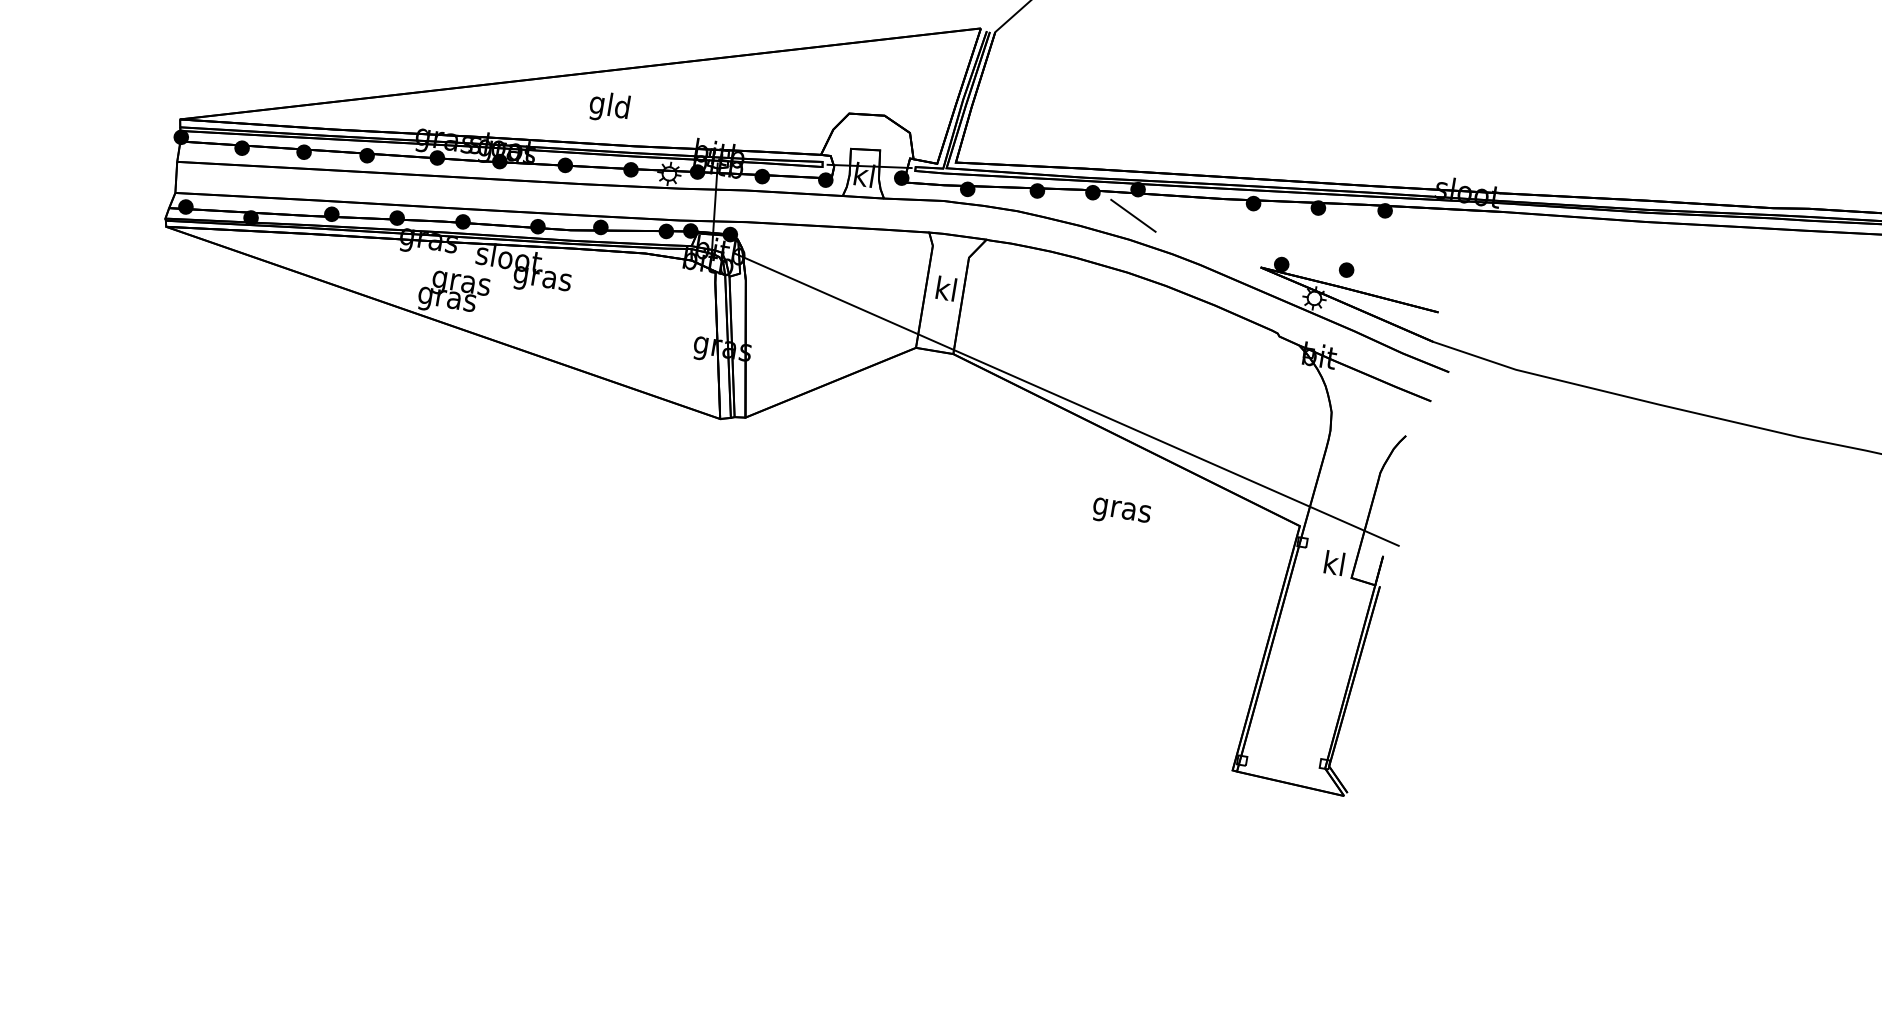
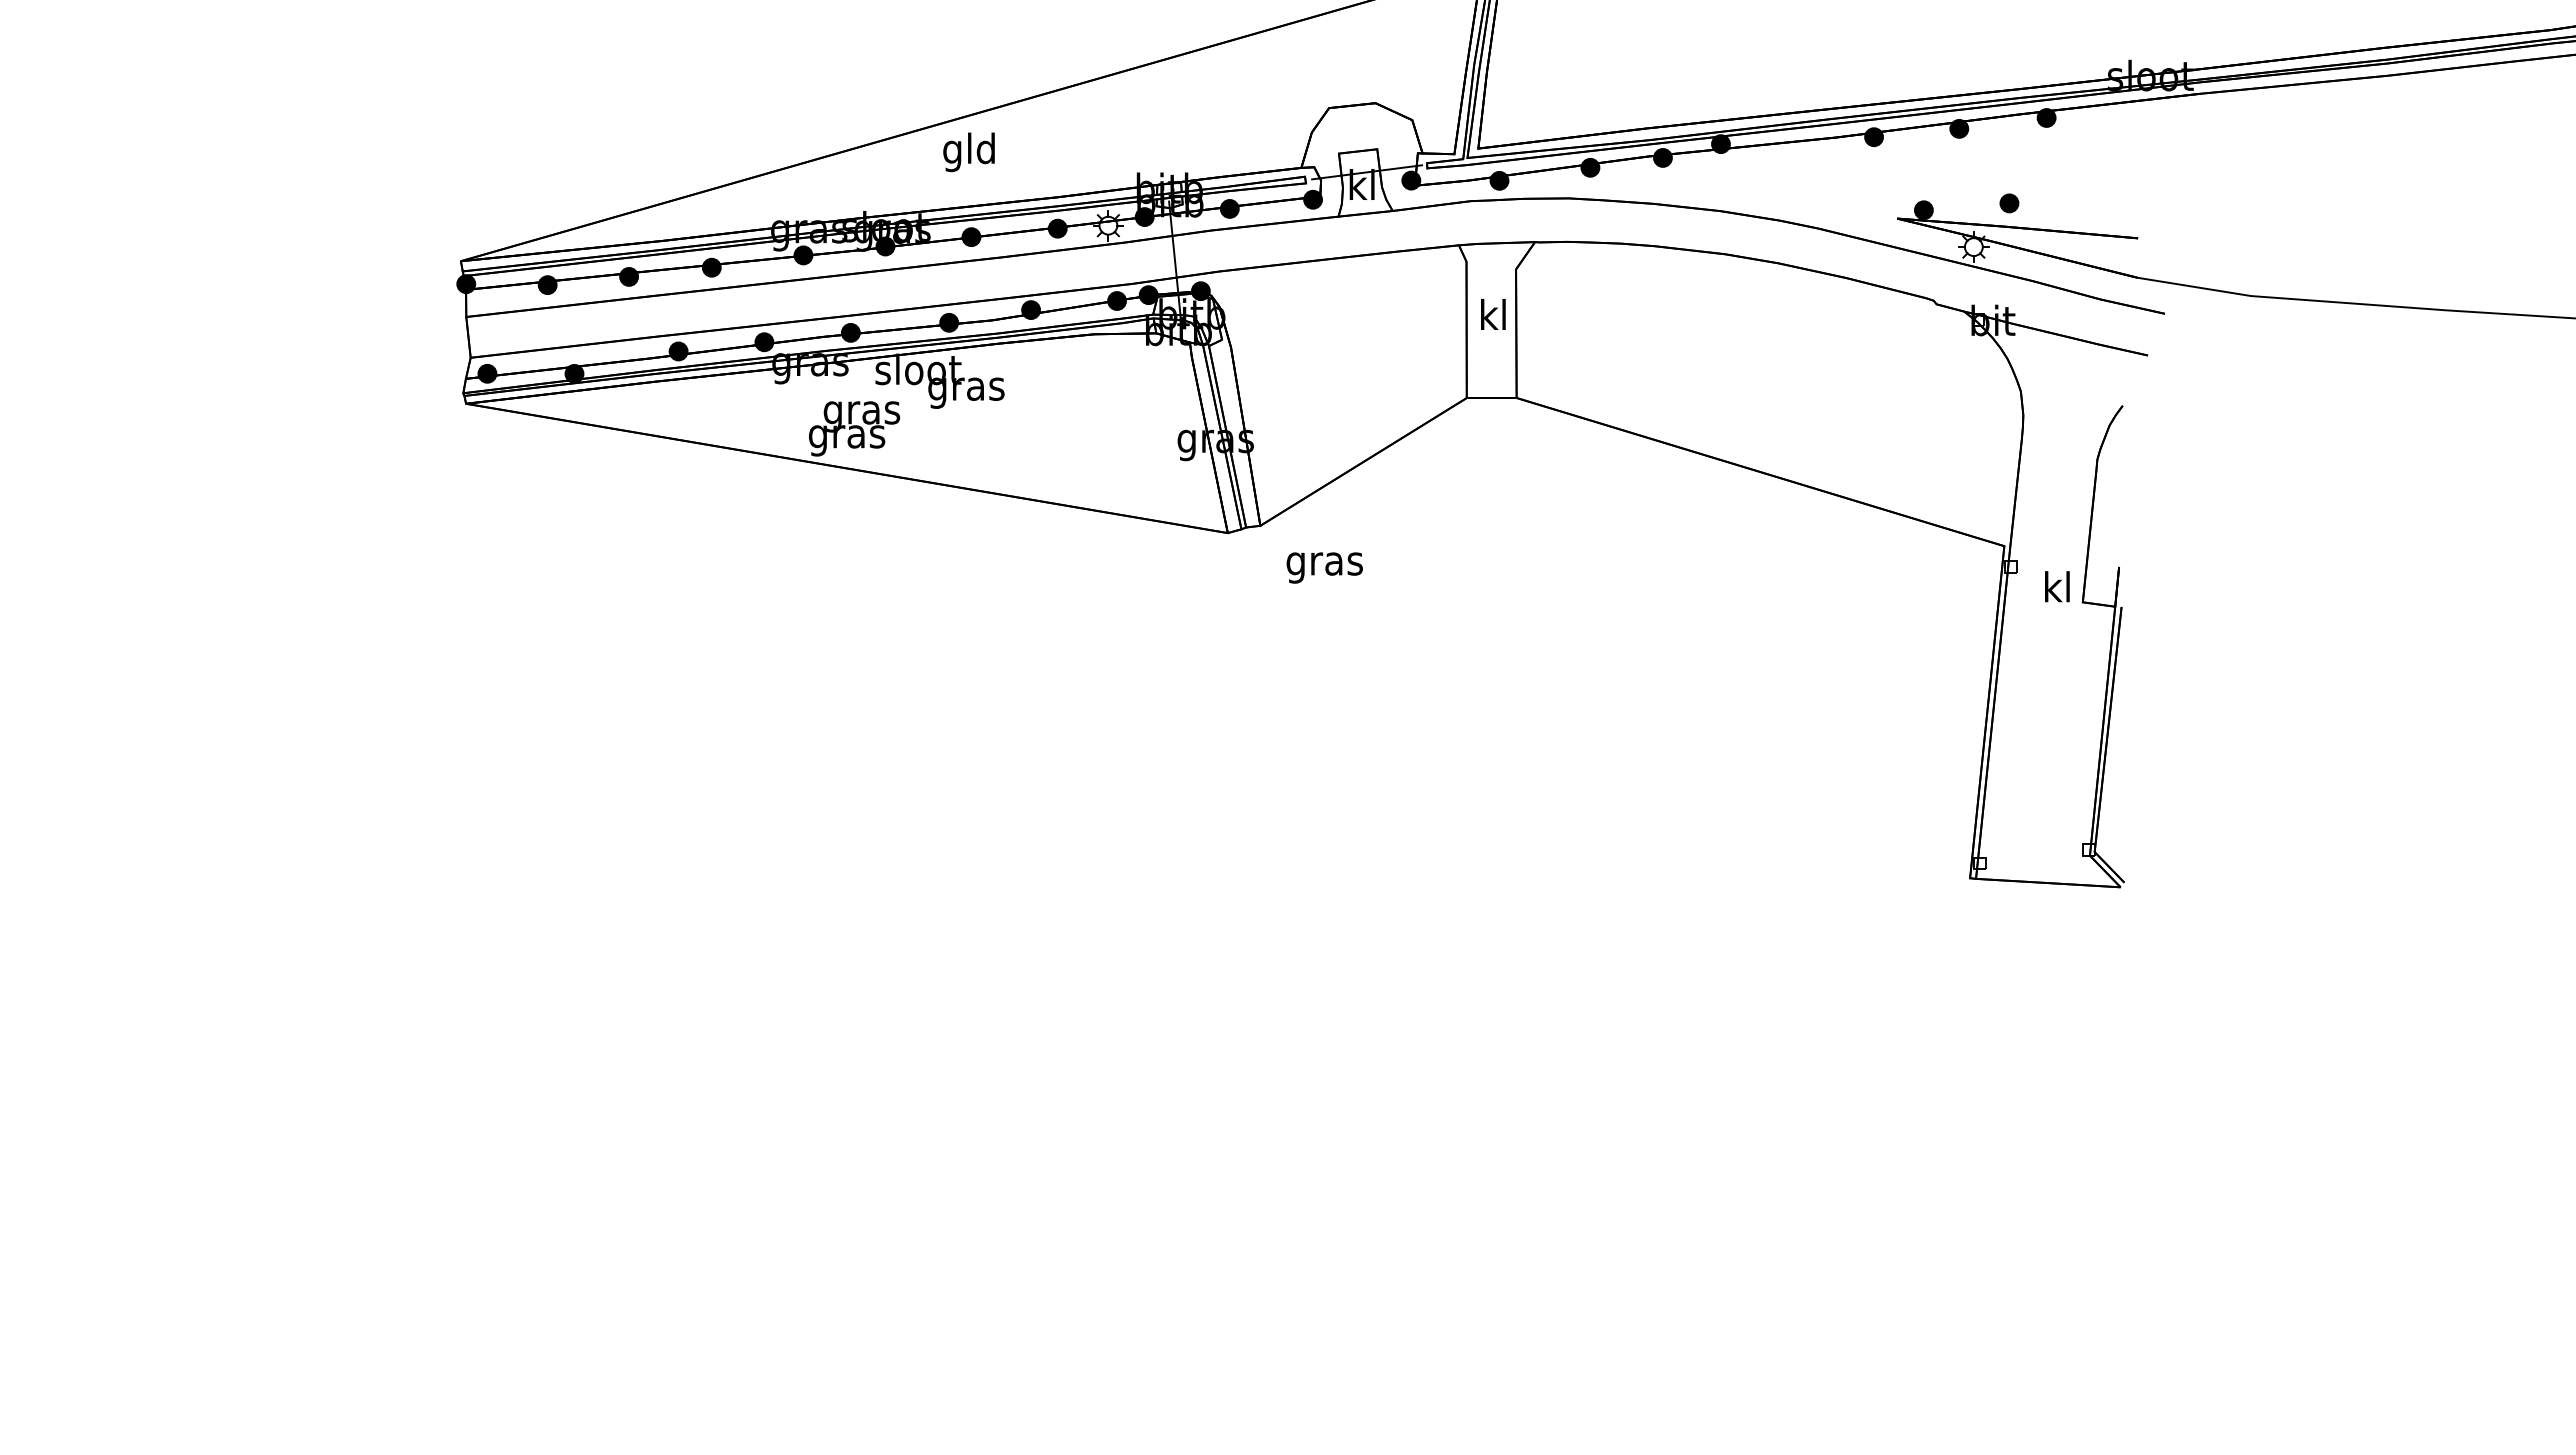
text: (608, 107) -> (968, 152), moved
line: (1133, 216) -> (1720, 179), removed
line: (1066, 399) -> (1673, 432), removed
text: (1121, 512) -> (1324, 567), moved

